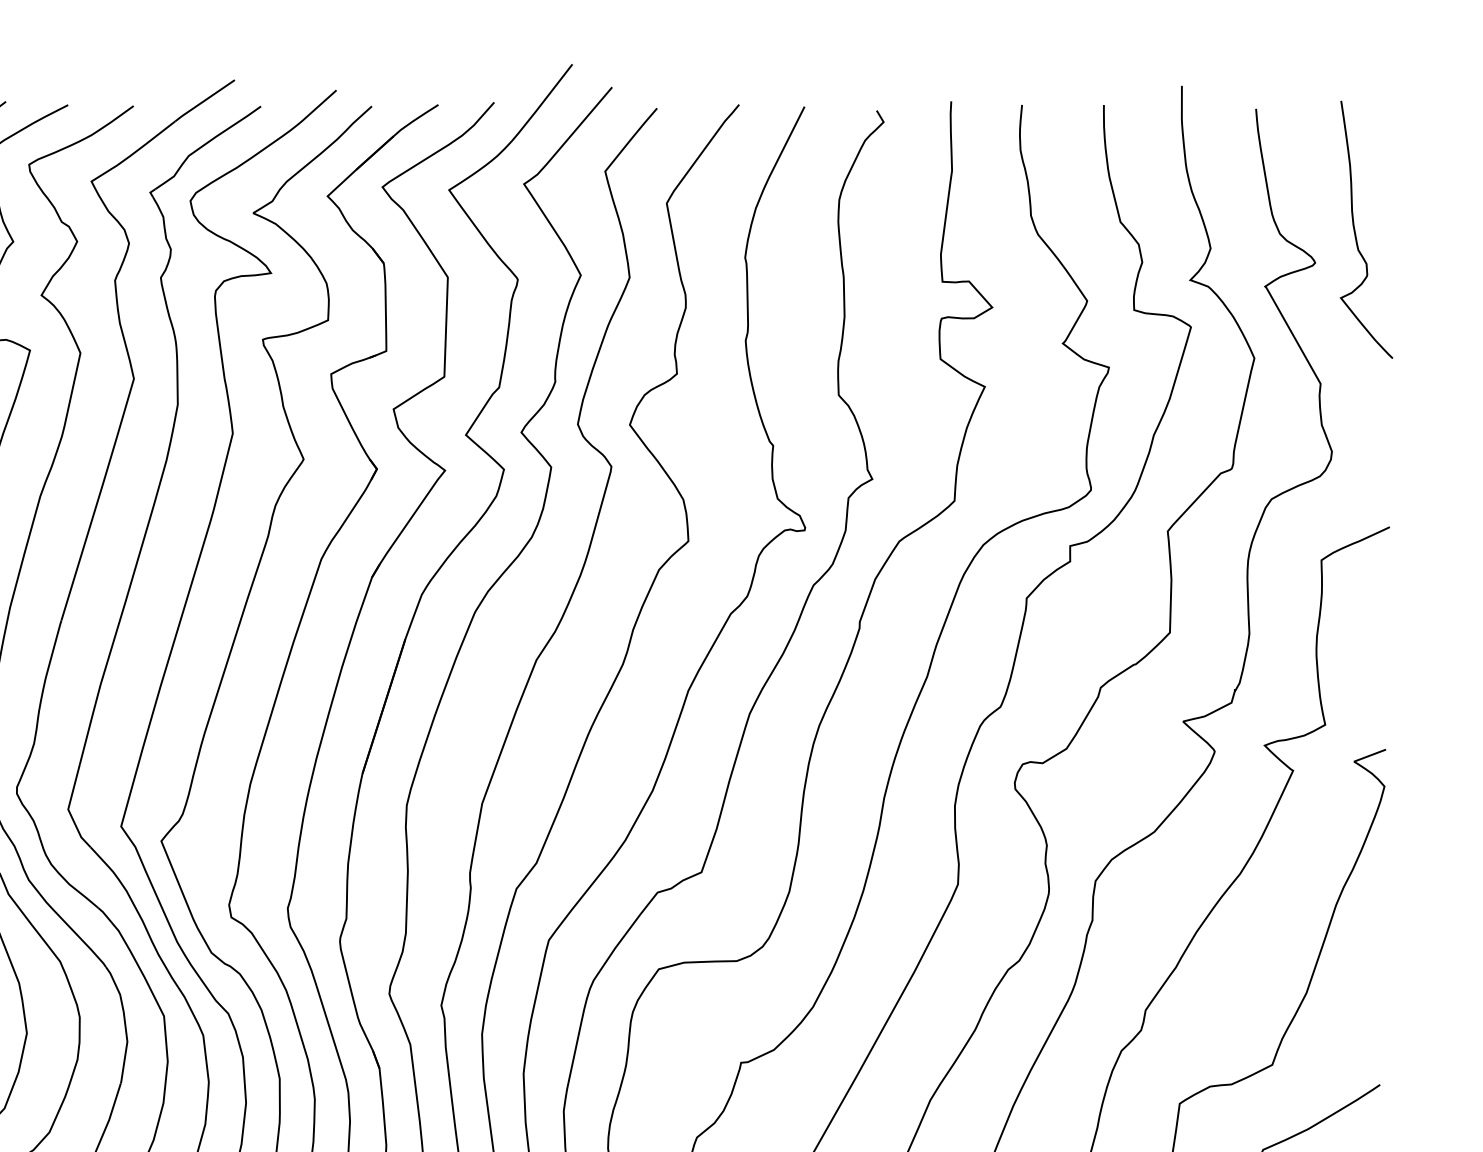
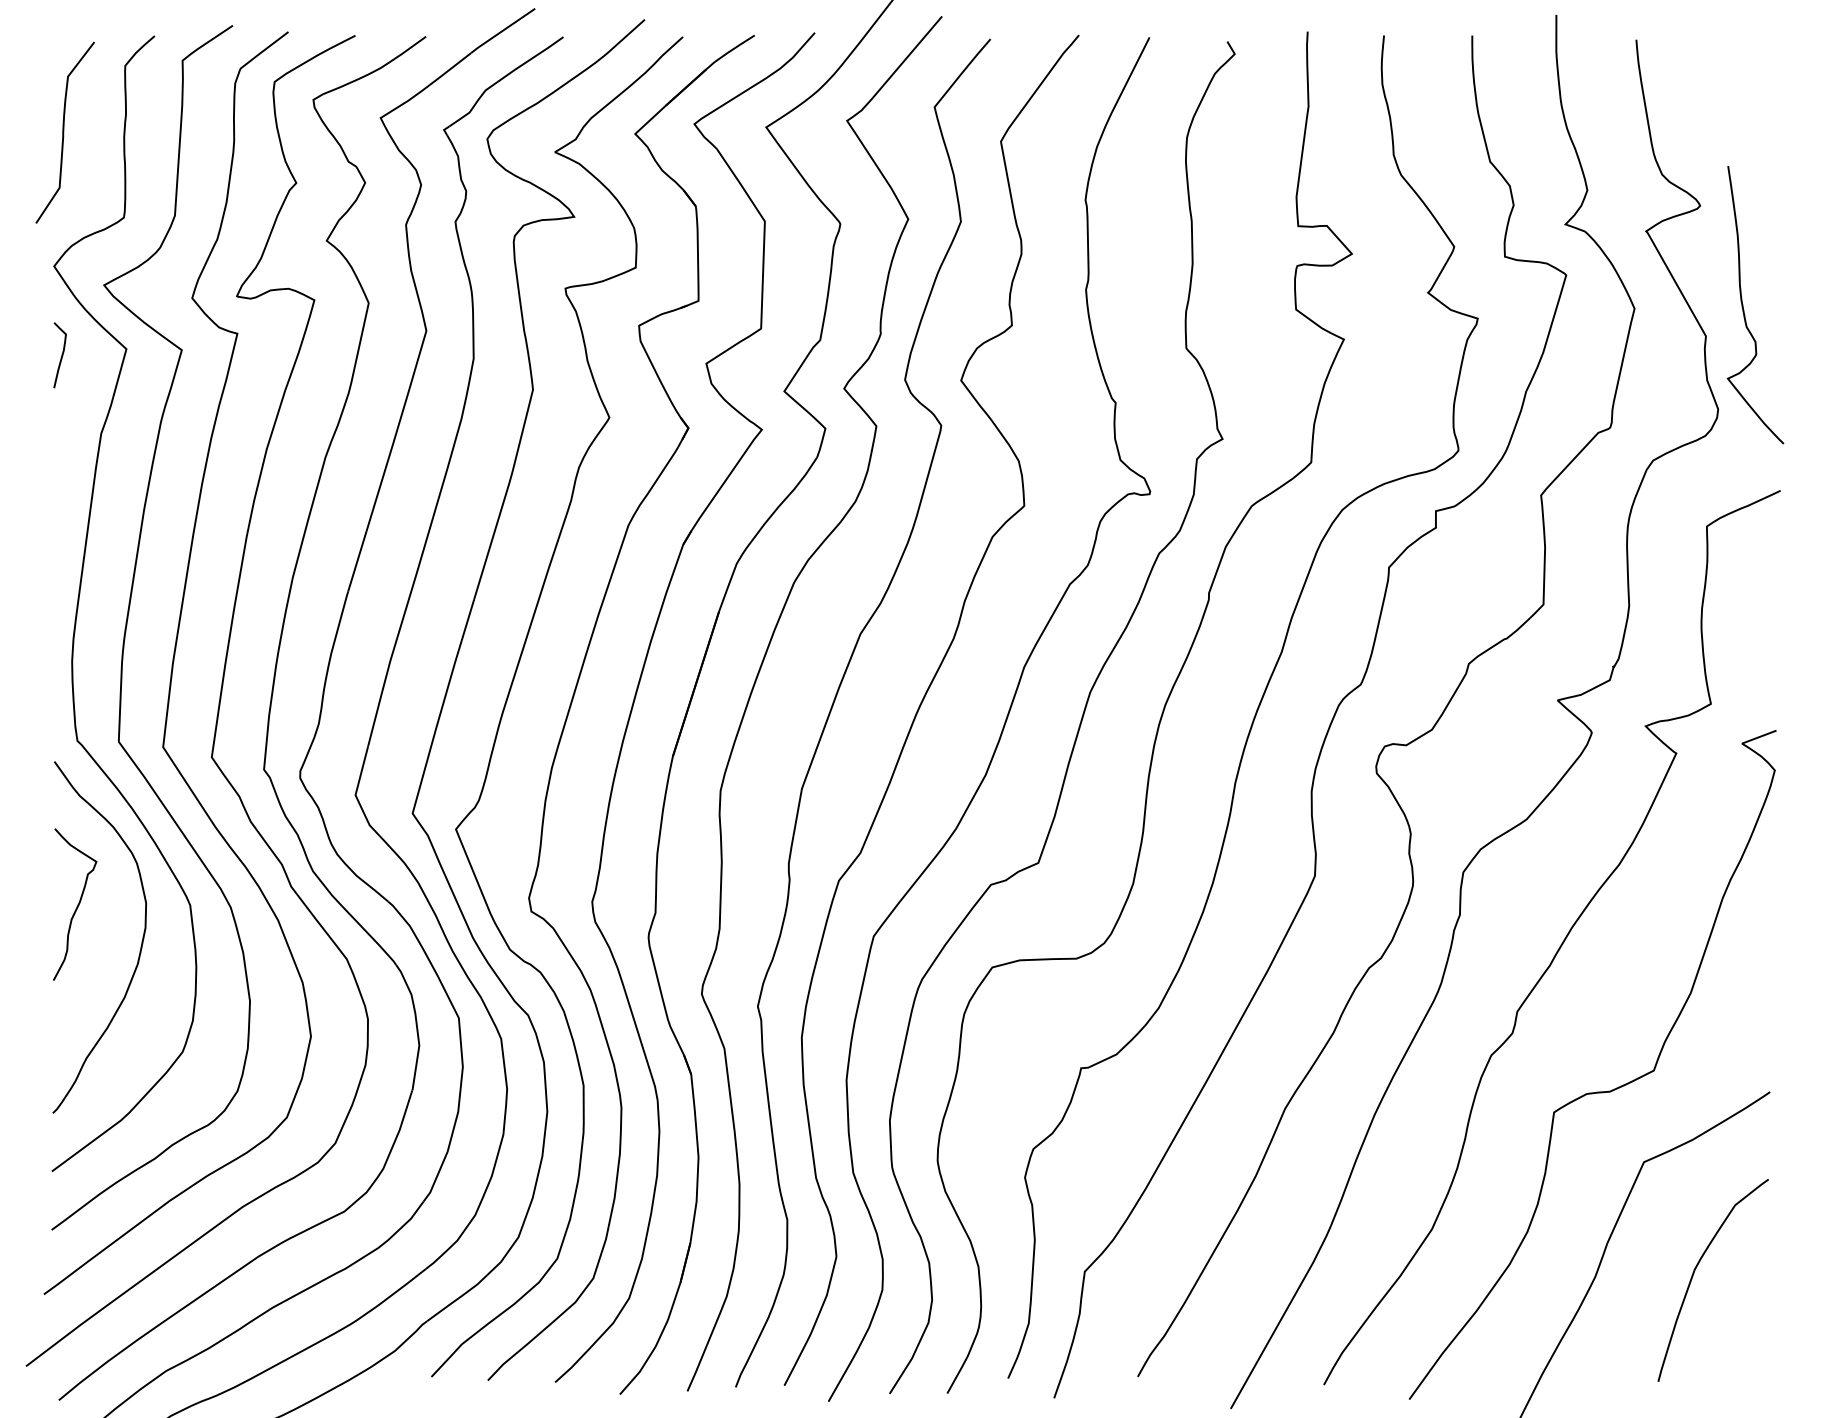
curve: (1356, 233) -> (1744, 309), moved

